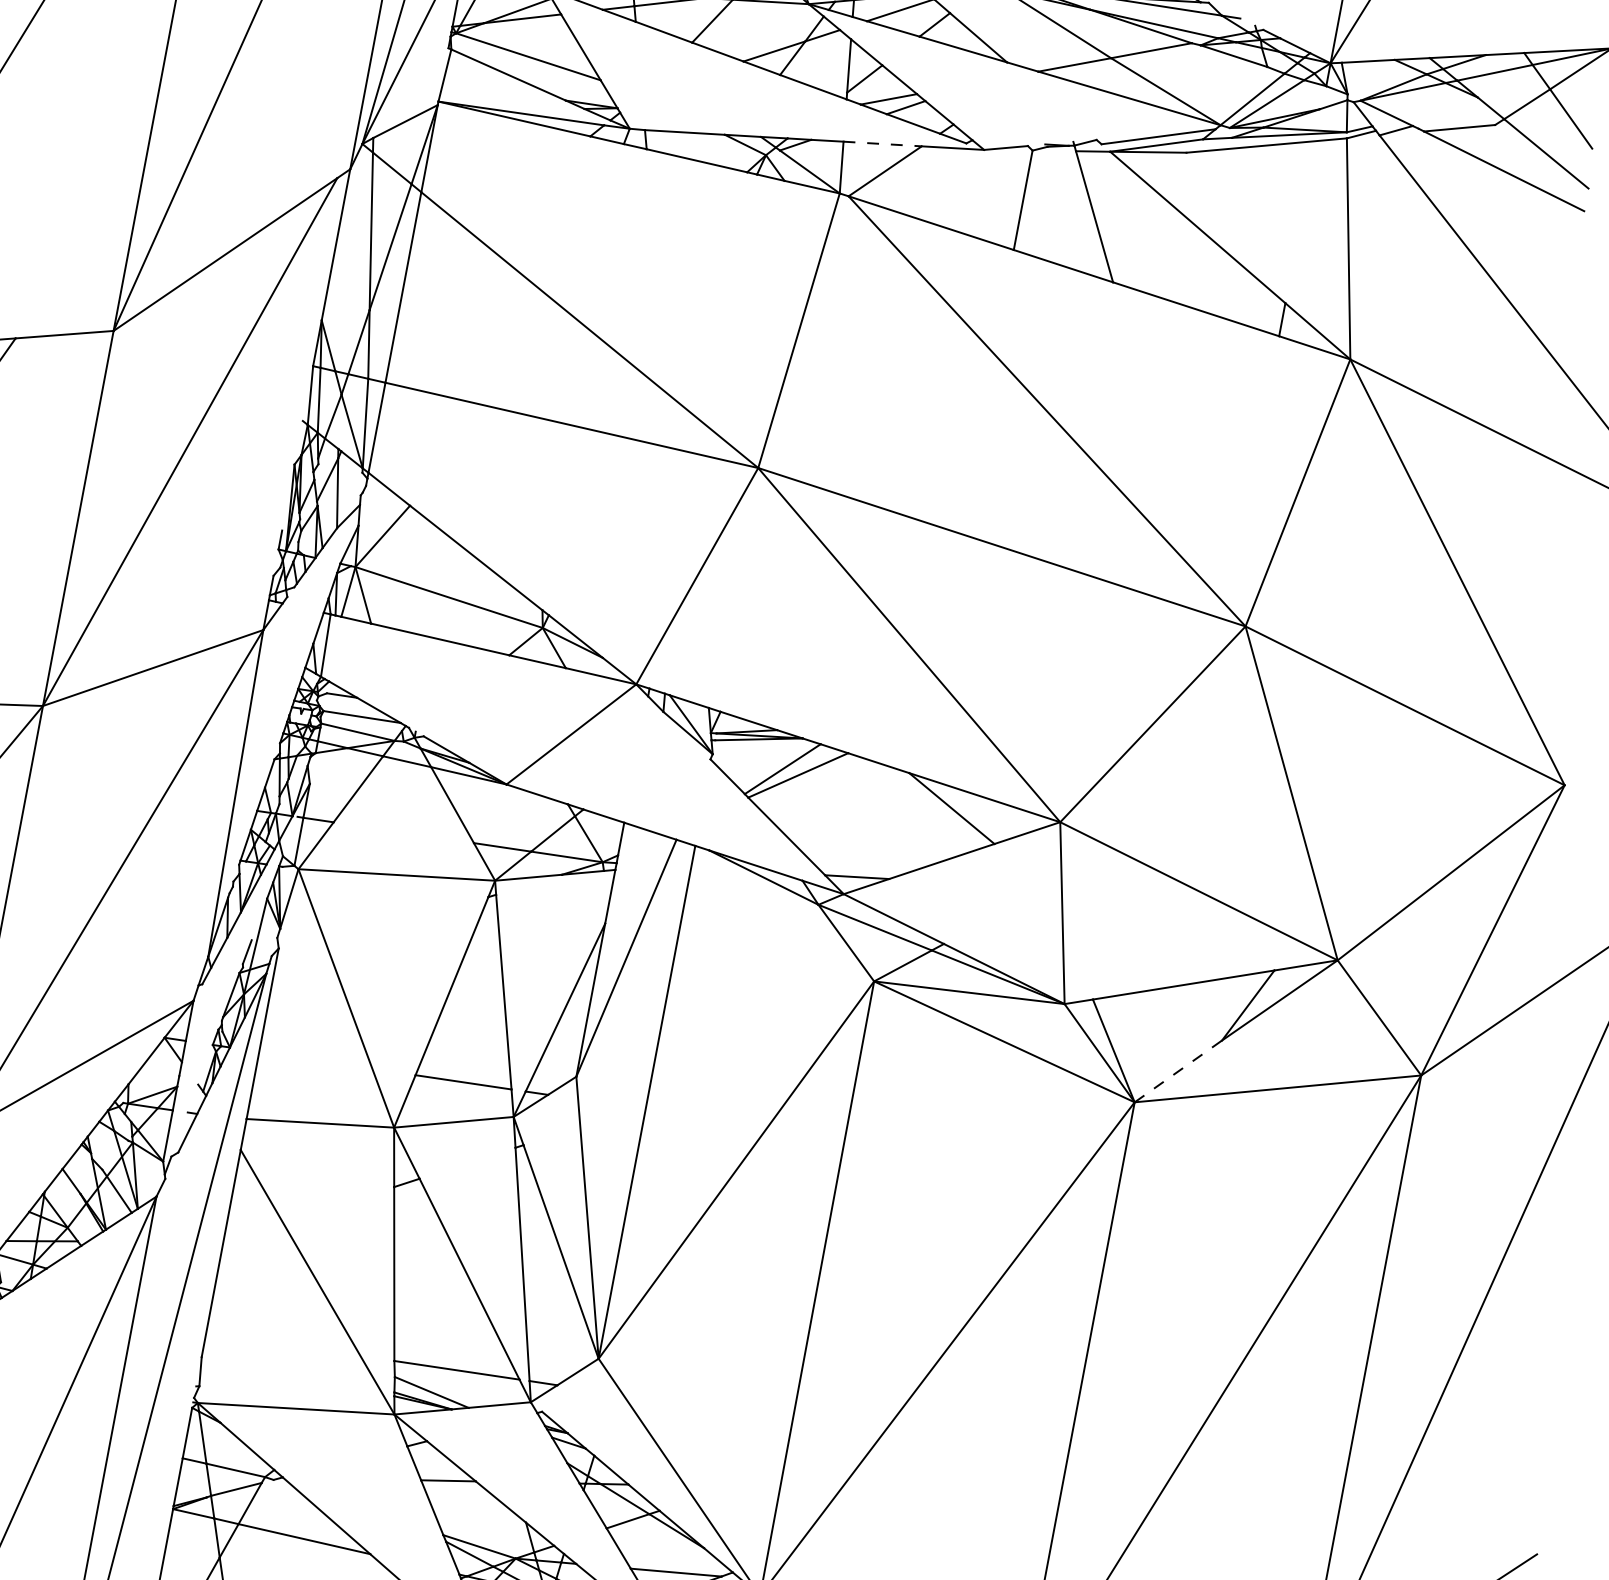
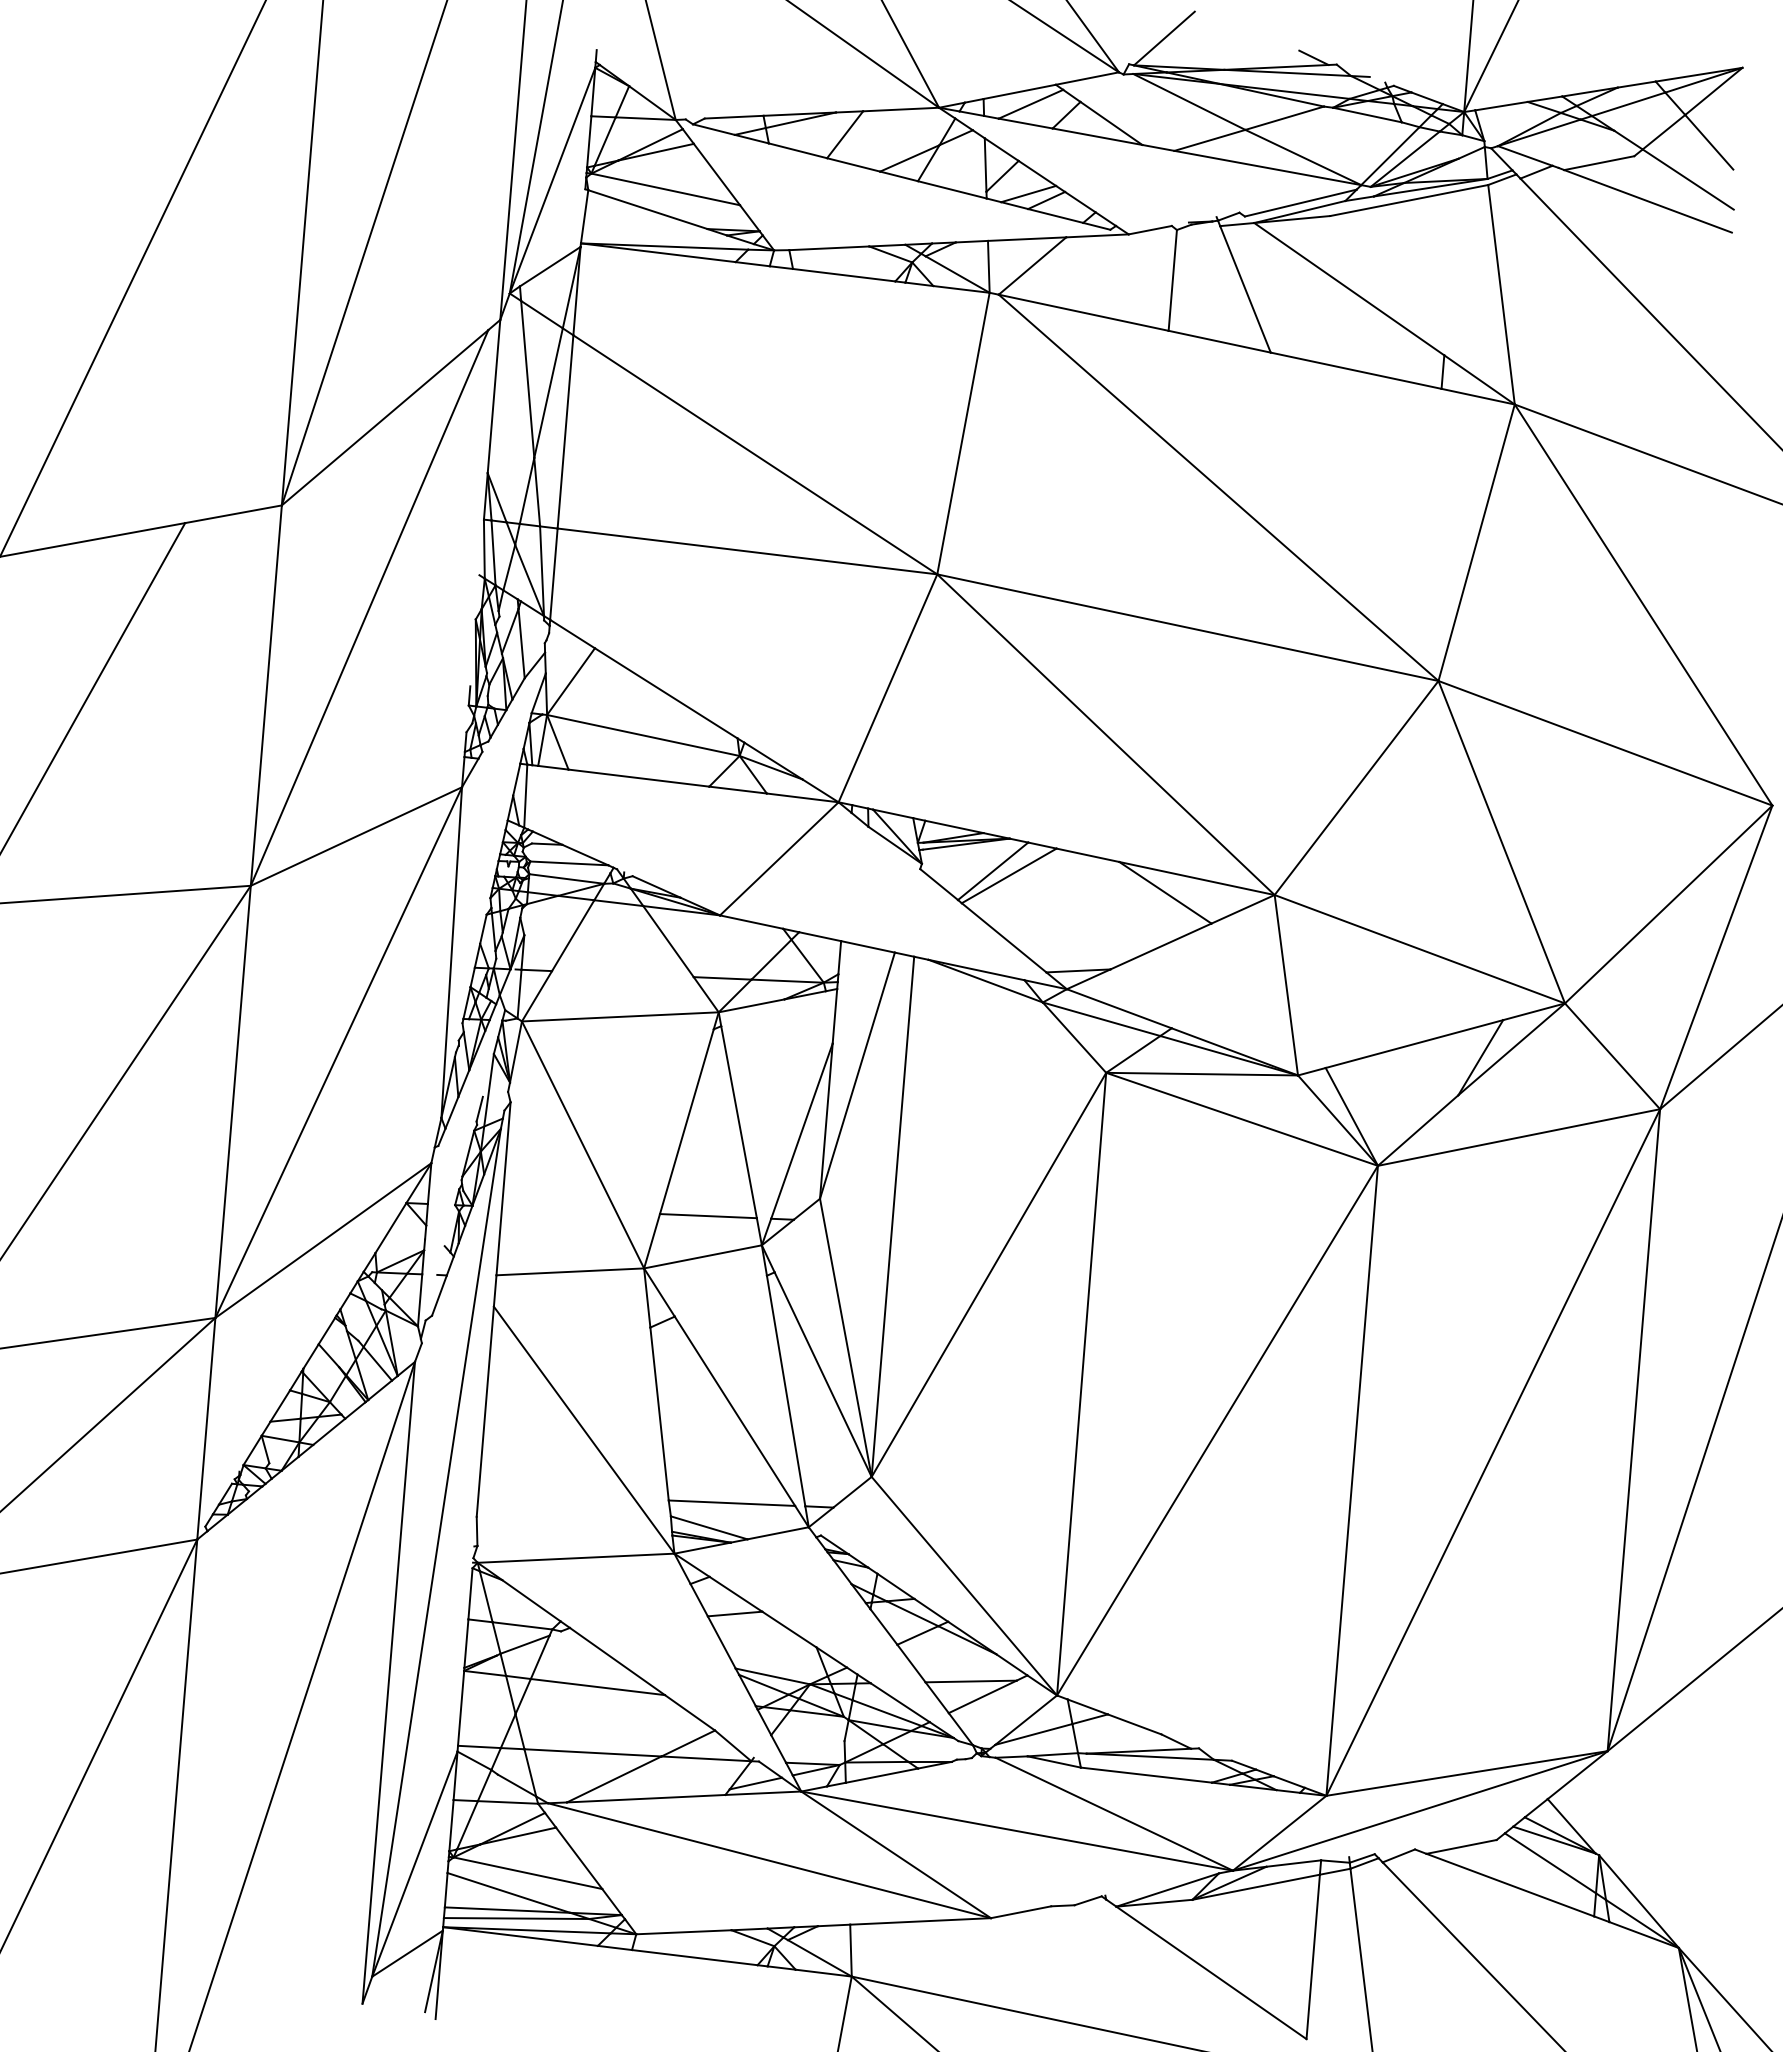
line: (882, 144) -> (1027, 239), dashed -> solid
line: (1178, 1071) -> (1418, 1130), dashed -> solid

